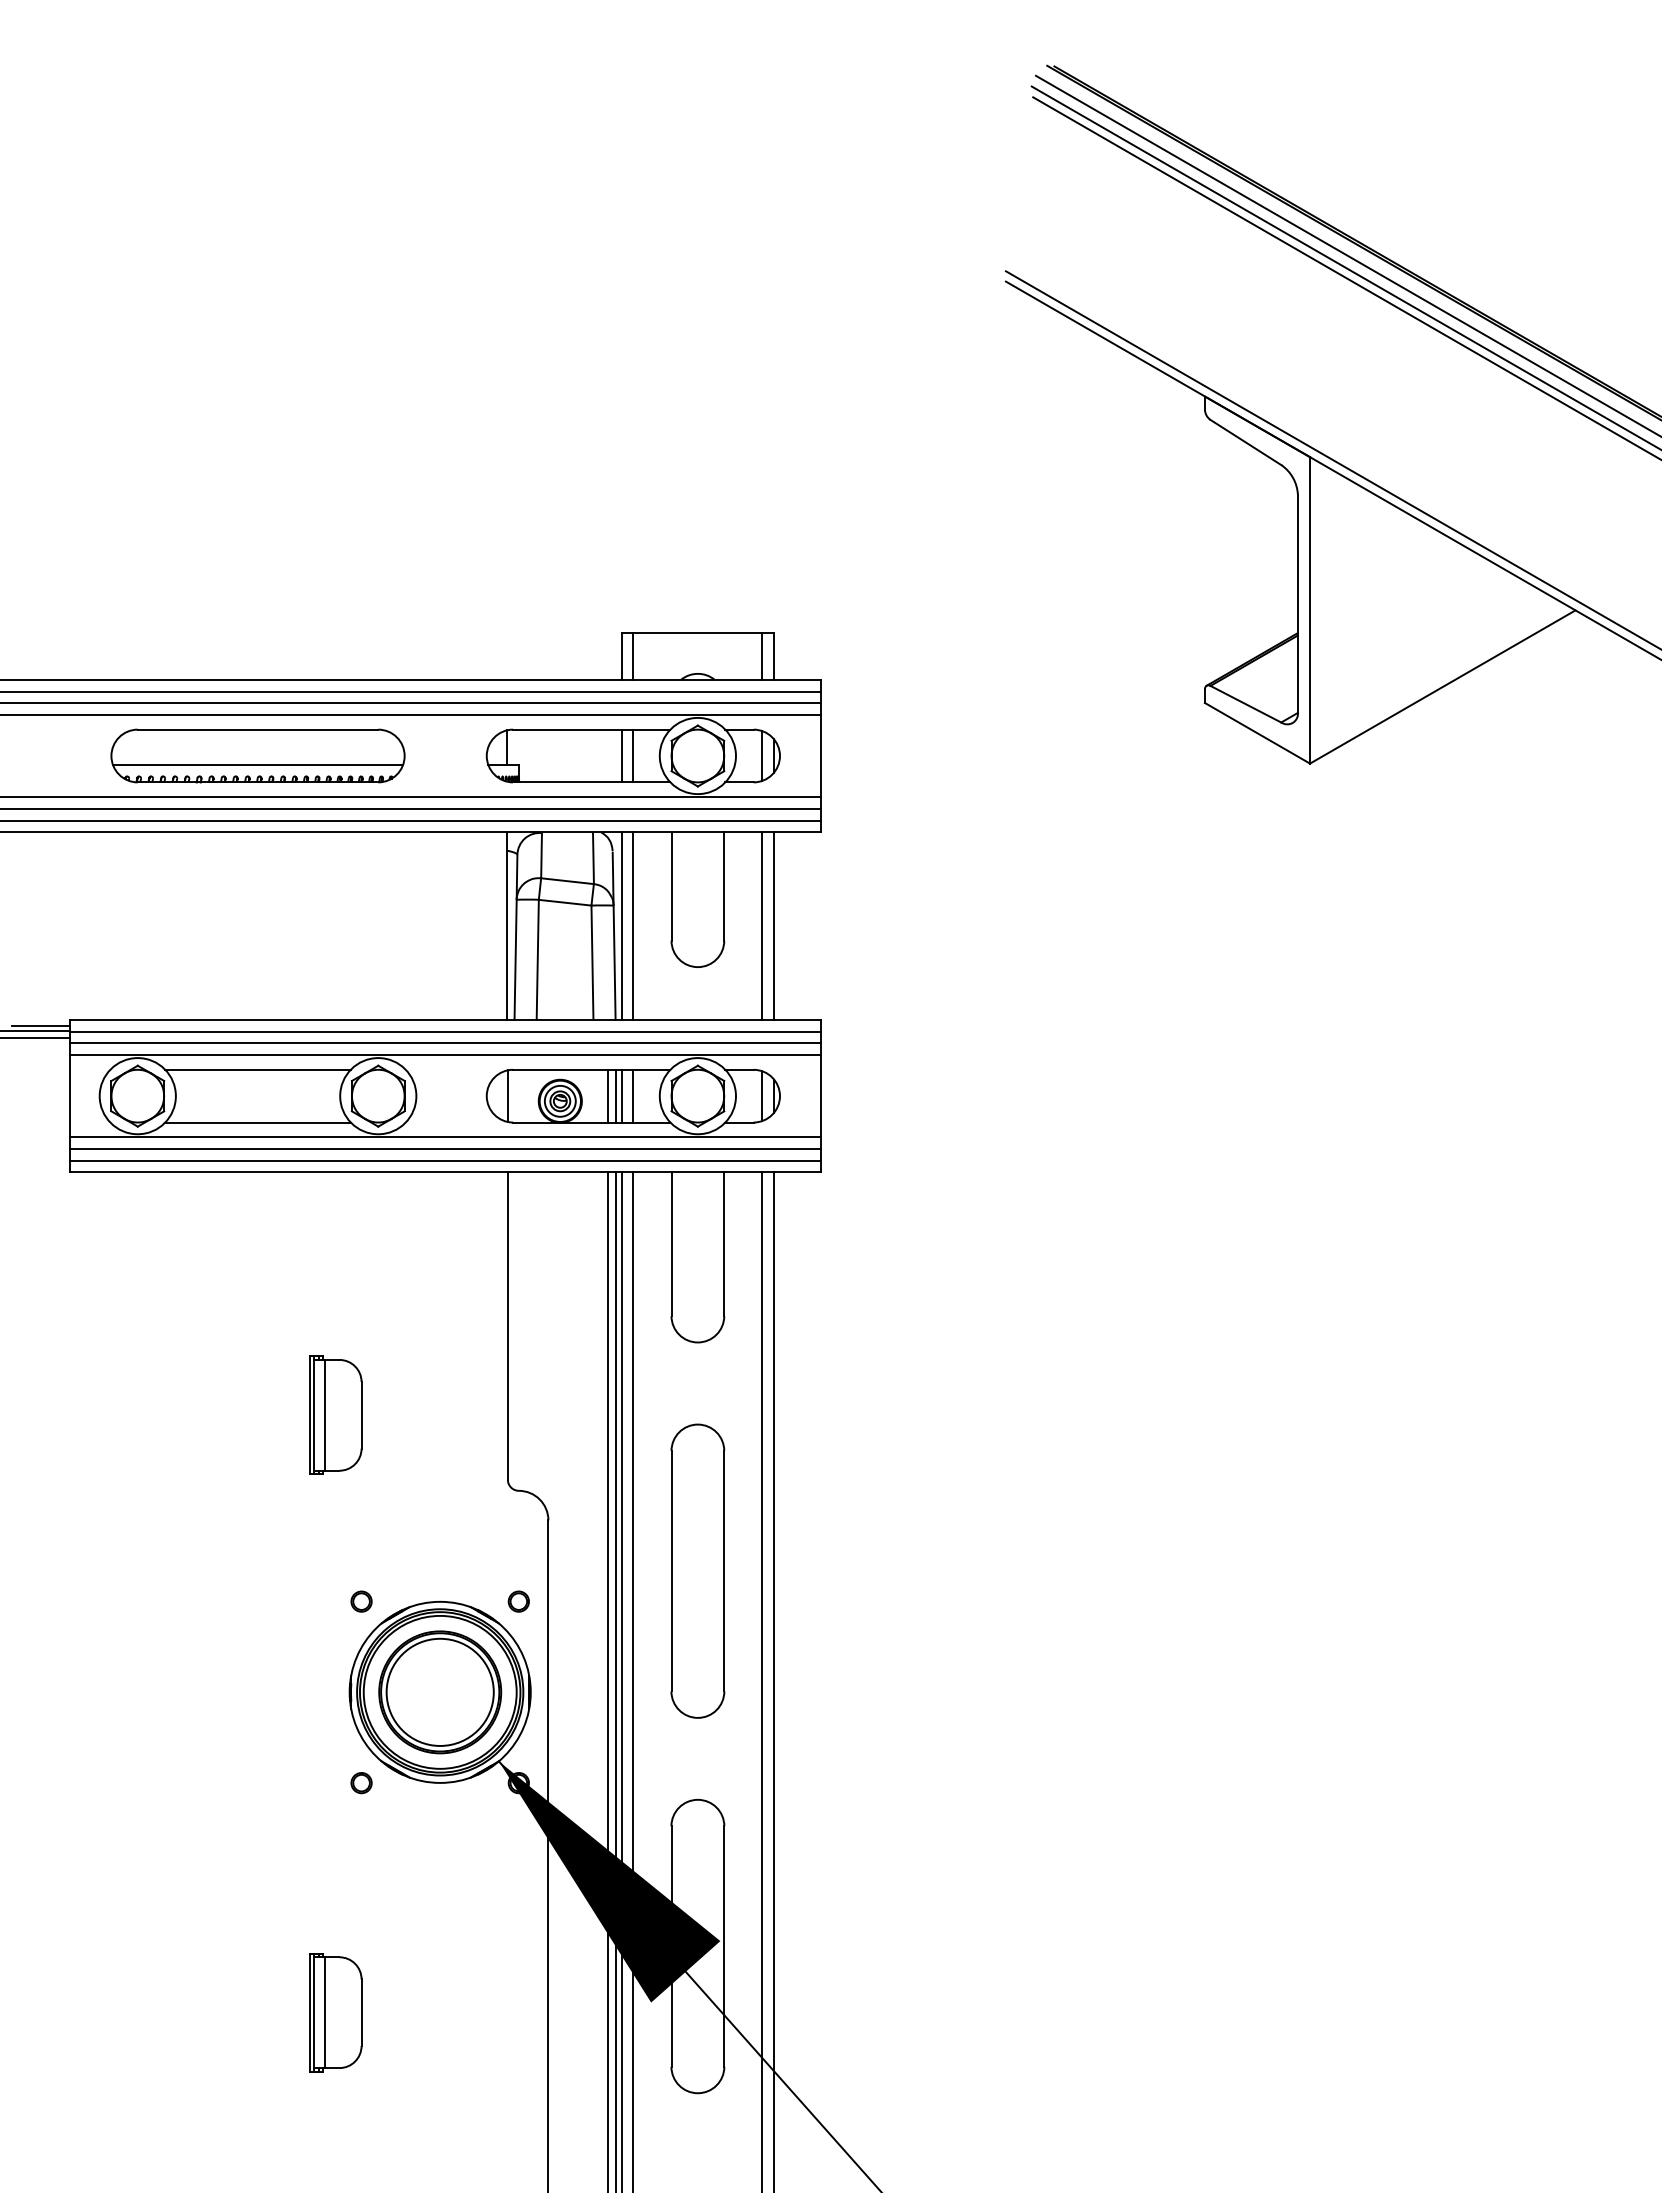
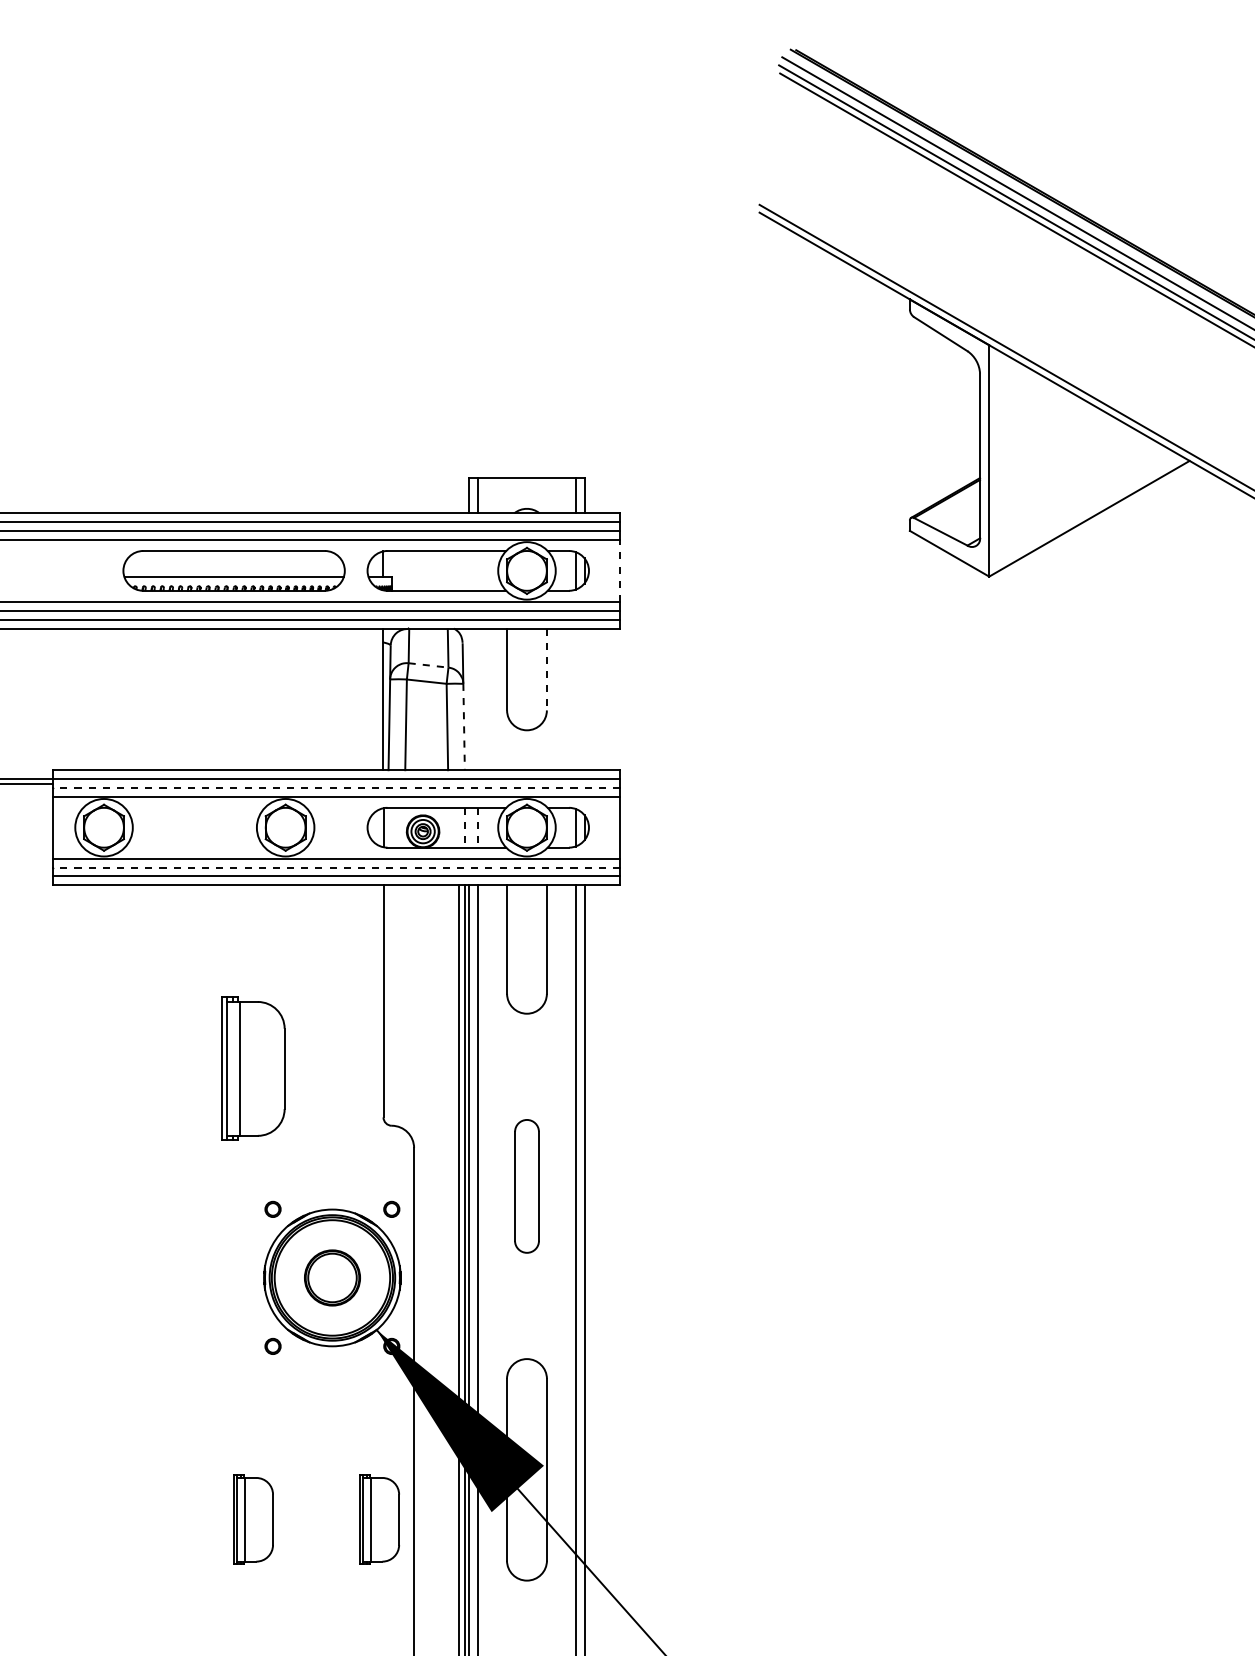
part: (257, 755) -> (233, 570), moved
line: (621, 755) -> (469, 570), removed
line: (633, 755) -> (478, 570), removed
line: (821, 755) -> (620, 570), solid -> dashed
line: (567, 881) -> (428, 665), solid -> dashed
line: (724, 887) -> (547, 670), solid -> dashed
line: (621, 925) -> (469, 698), removed
line: (633, 925) -> (478, 698), removed
line: (762, 925) -> (575, 698), removed
line: (774, 925) -> (584, 698), removed
line: (614, 963) -> (464, 727), solid -> dashed
line: (40, 1025) -> (30, 774), removed
line: (445, 1043) -> (336, 787), solid -> dashed
line: (257, 1069) -> (194, 807), removed
line: (608, 1095) -> (459, 827), removed
line: (621, 1095) -> (469, 827), removed
line: (615, 1096) -> (464, 828), solid -> dashed
line: (633, 1096) -> (478, 828), solid -> dashed
line: (257, 1122) -> (194, 847), removed
line: (445, 1148) -> (336, 867), solid -> dashed
part: (335, 1414) -> (253, 1068), size x1.6
part: (697, 1570) -> (526, 1185), size x0.6
part: (440, 1692) -> (332, 1278), size x0.6
part: (502, 2012) -> (379, 1519), added

